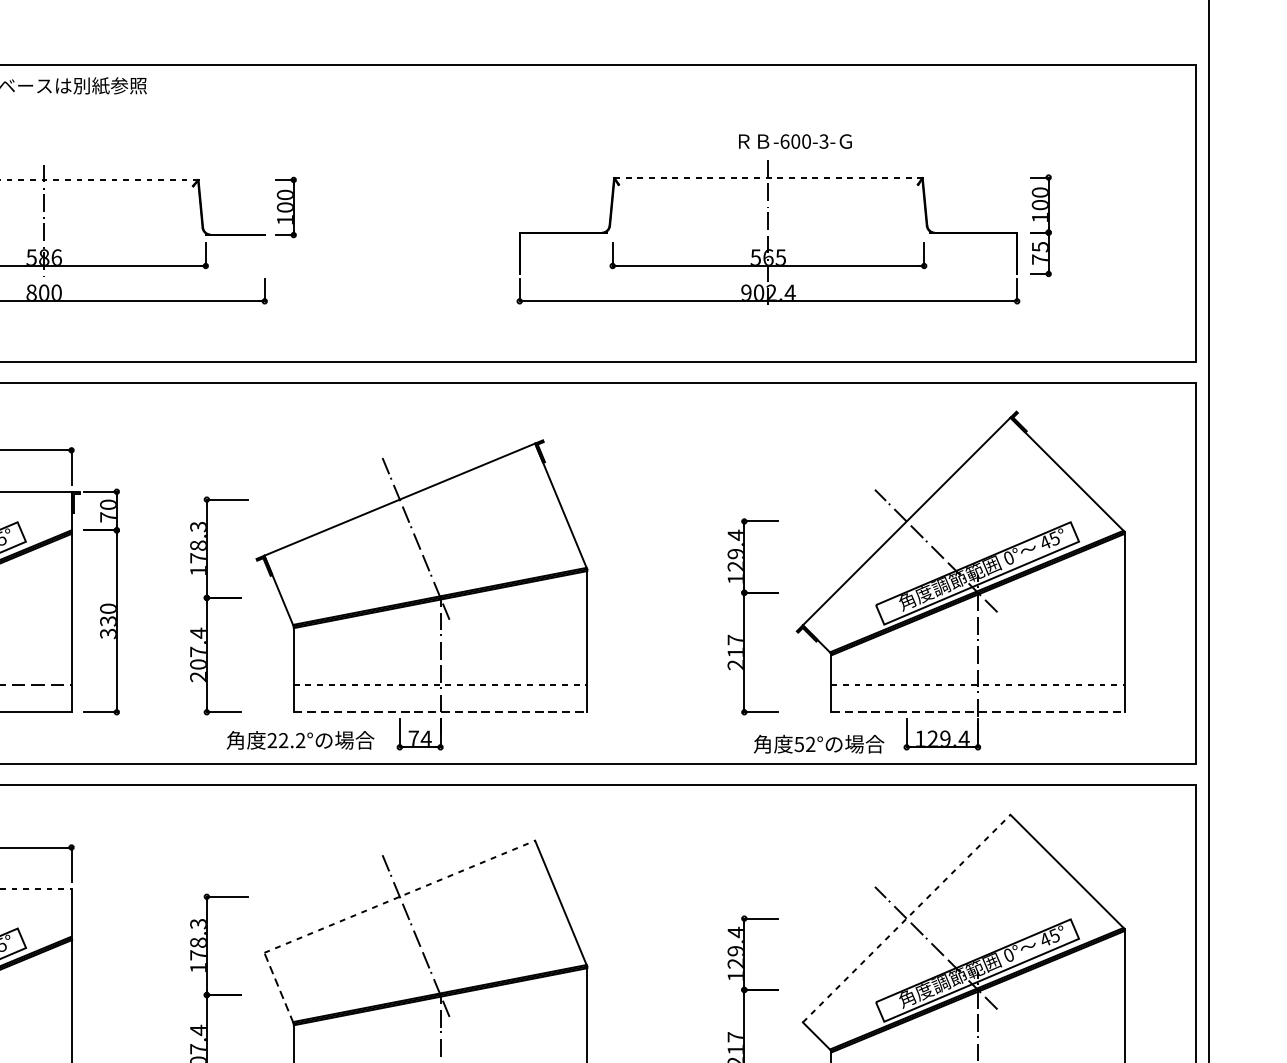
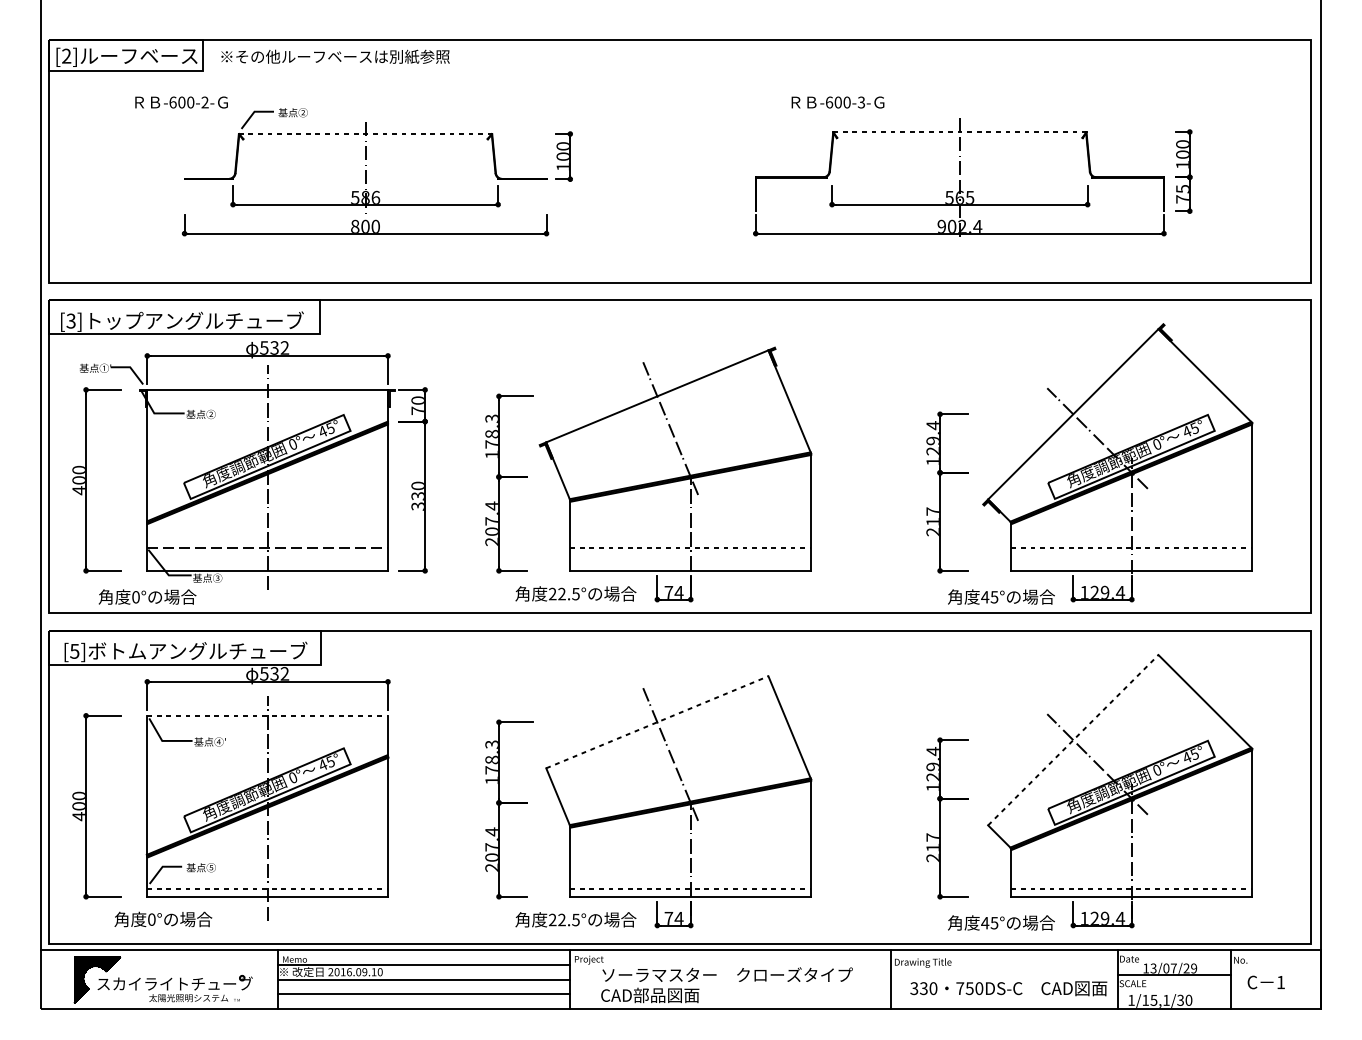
text: (794, 141) -> (837, 102), moved
line: (441, 711) -> (691, 570), dashed -> solid
line: (978, 711) -> (1132, 570), dashed -> solid
text: (300, 739) -> (575, 593), 22.2° -> 22.5°
text: (804, 744) -> (989, 597), 52° -> 45°
line: (279, 987) -> (558, 796), dashed -> solid

